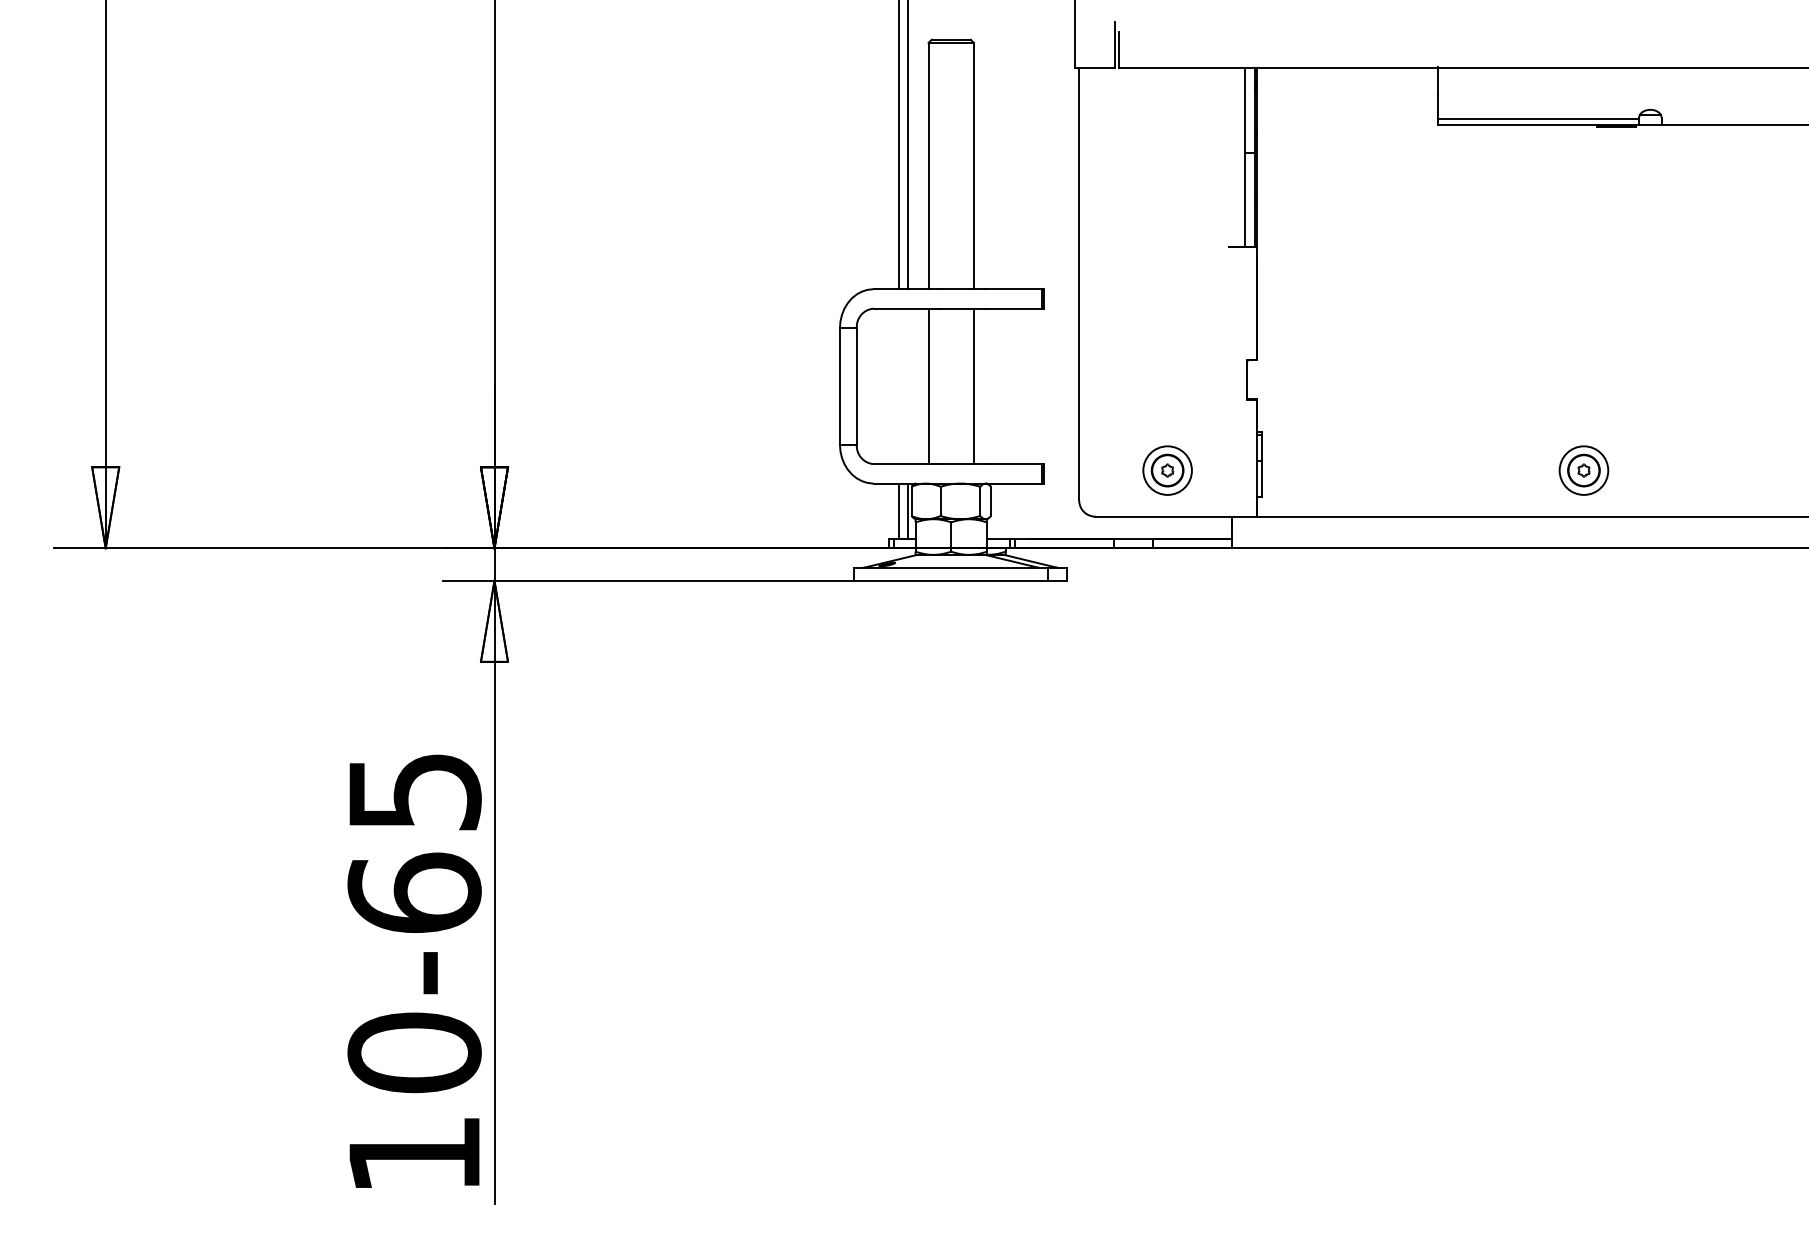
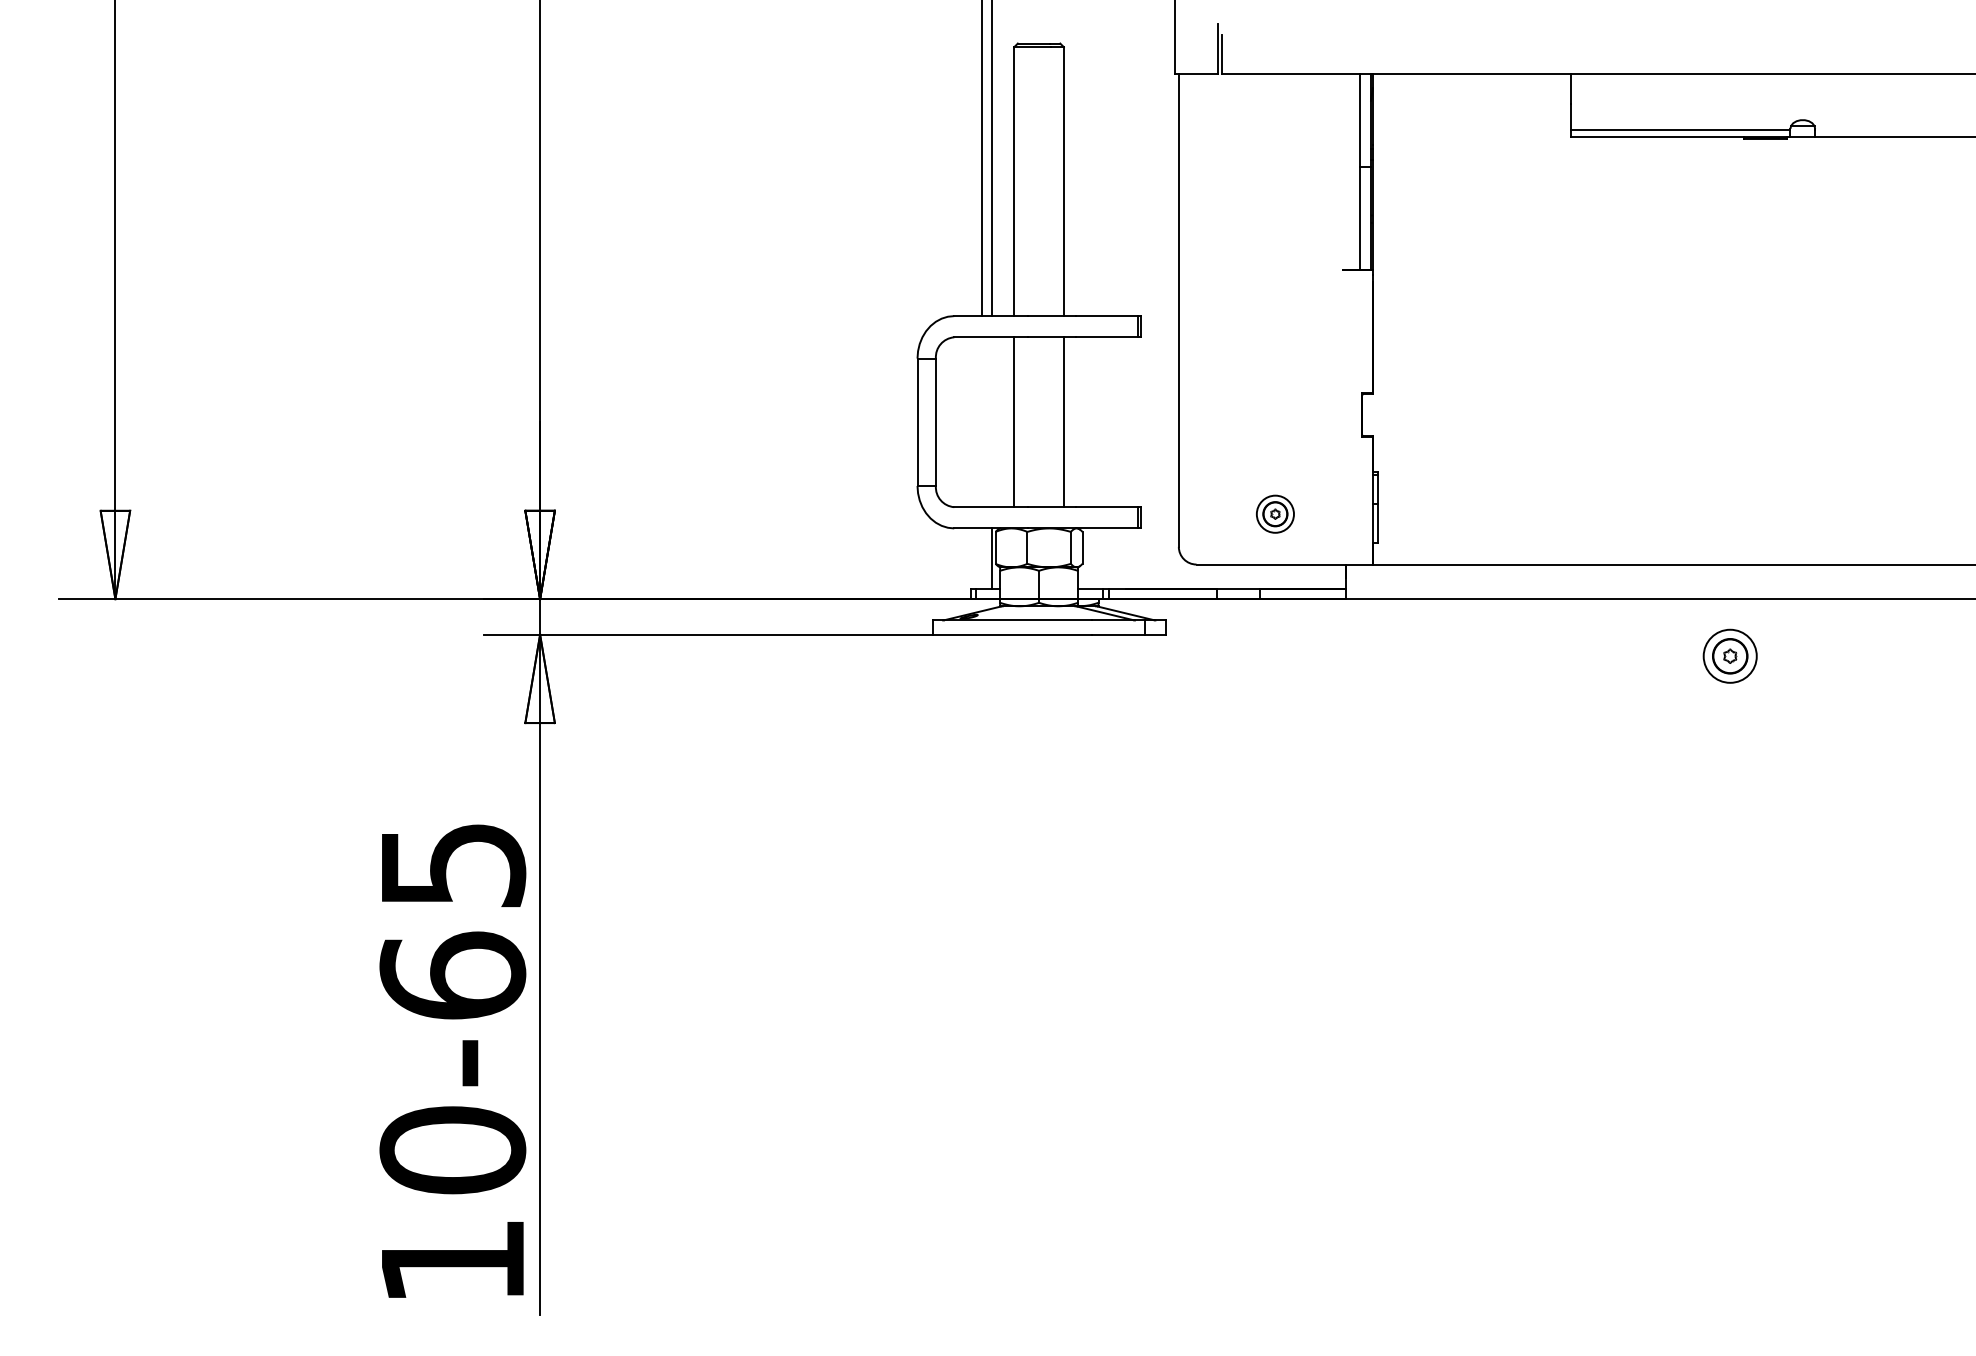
part: (1167, 470) -> (1275, 514), size x0.7
part: (1583, 470) -> (1729, 656), moved
line: (898, 510) -> (981, 557), removed

